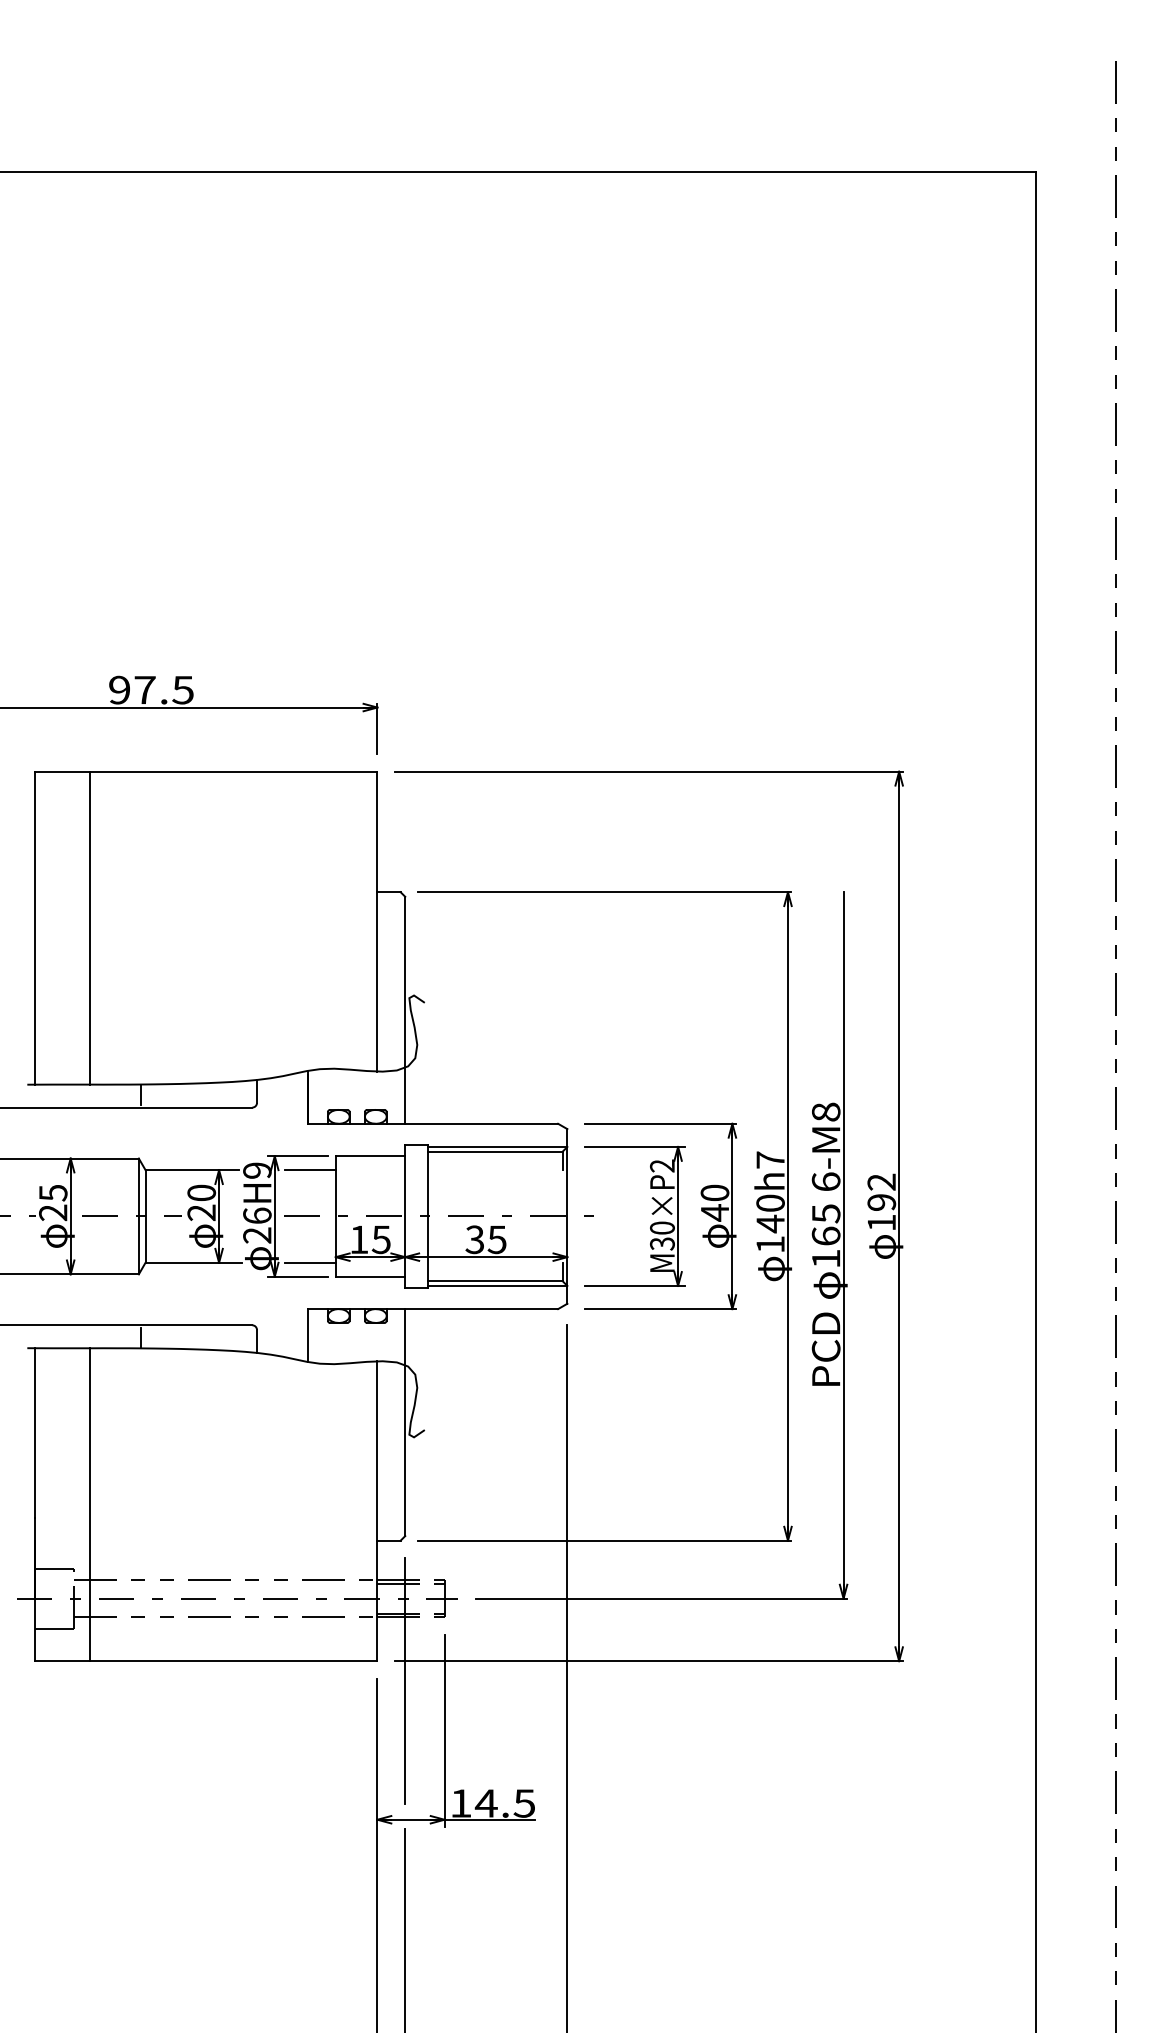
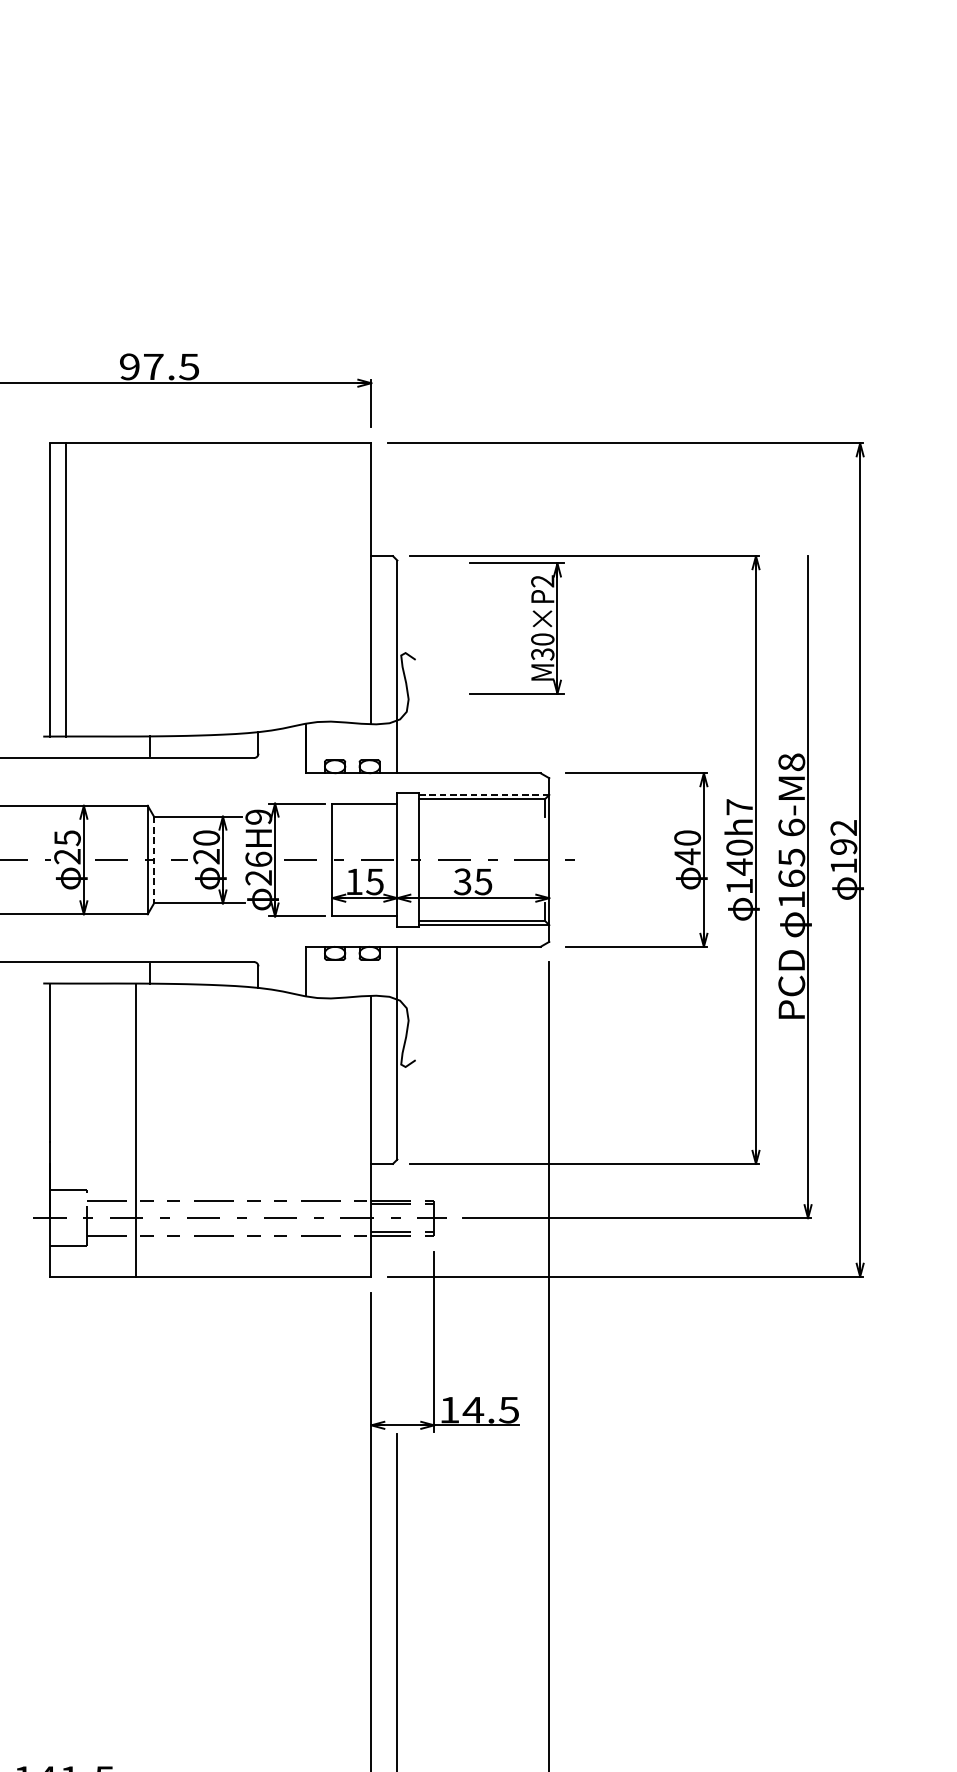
line: (90, 927) -> (65, 589), moved
line: (498, 1146) -> (484, 794), solid -> dashed
line: (310, 1170) -> (308, 816), removed
part: (651, 1213) -> (532, 625), moved
line: (145, 1216) -> (153, 860), solid -> dashed
line: (310, 1262) -> (308, 903), removed
line: (90, 1504) -> (136, 1129), moved
line: (405, 1681) -> (397, 1295), removed

